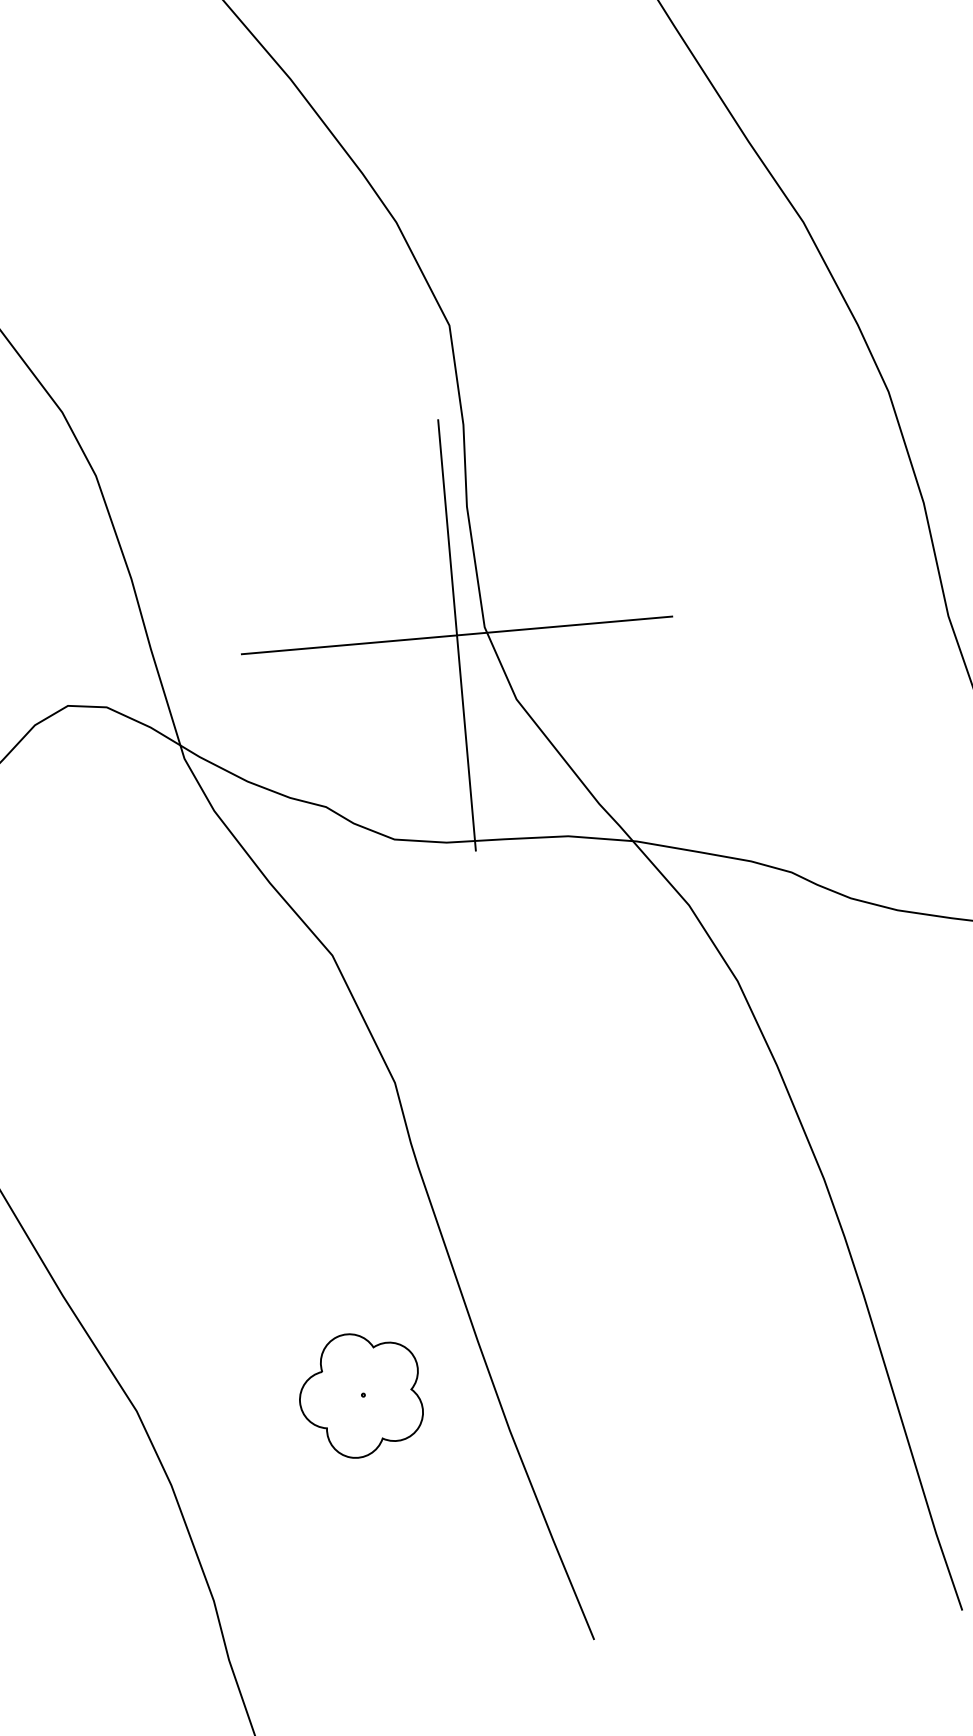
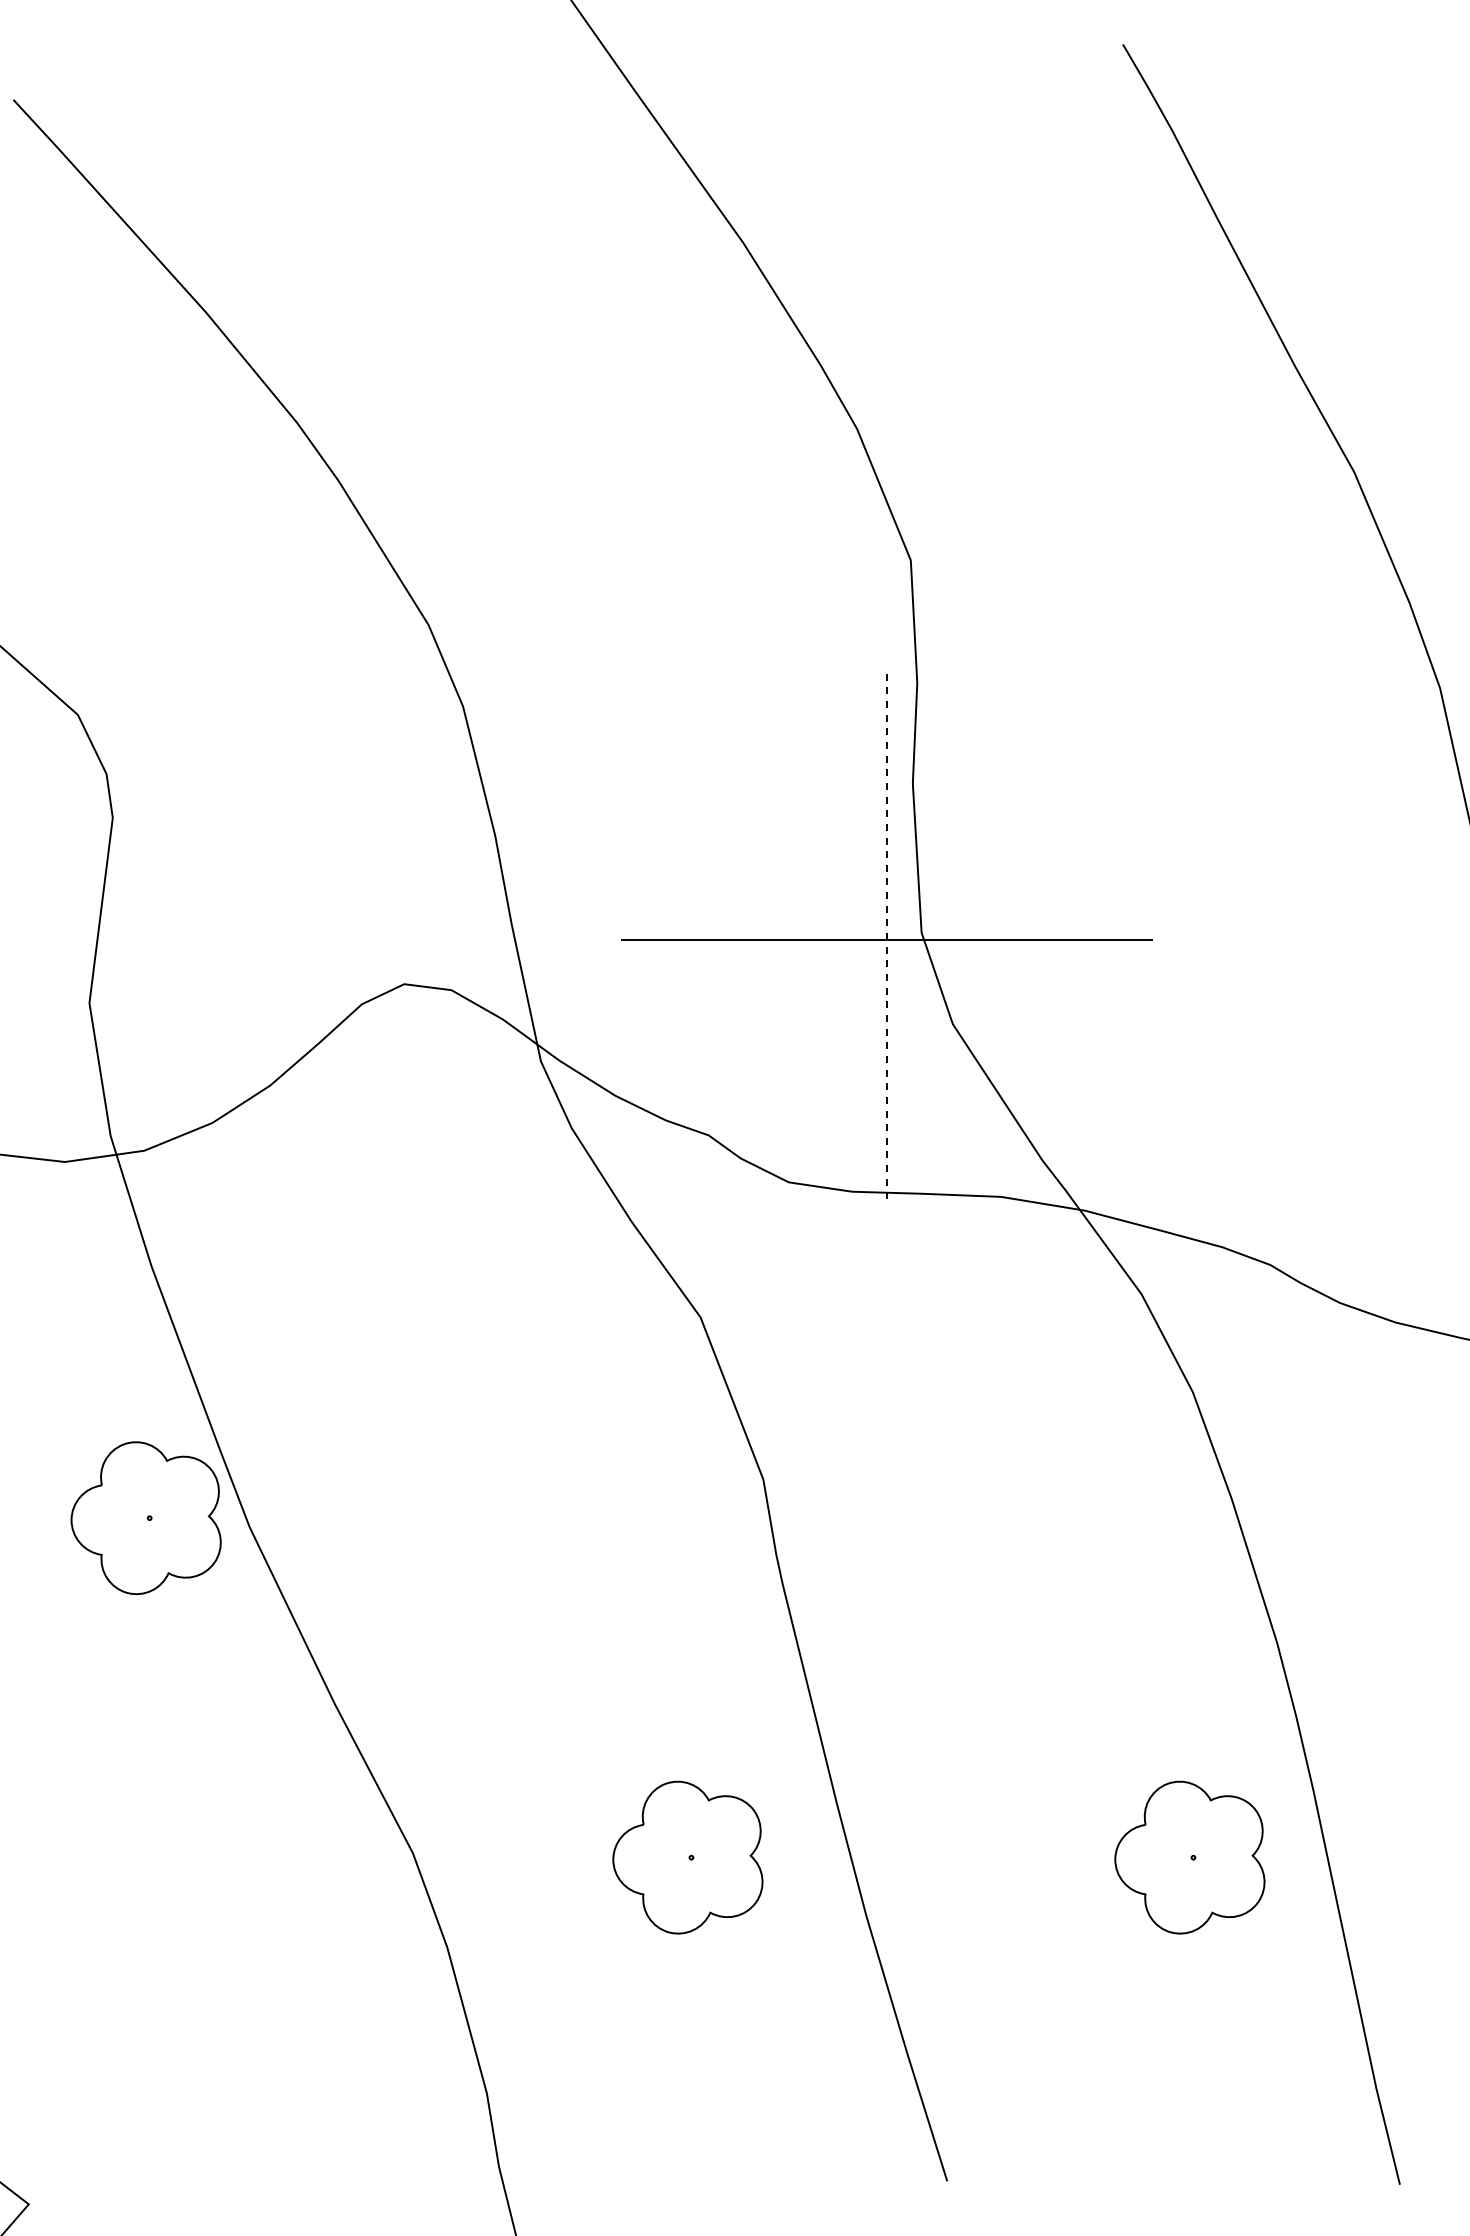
line: (456, 635) -> (886, 939), solid -> dashed
part: (768, 1359) -> (1189, 1857), added

